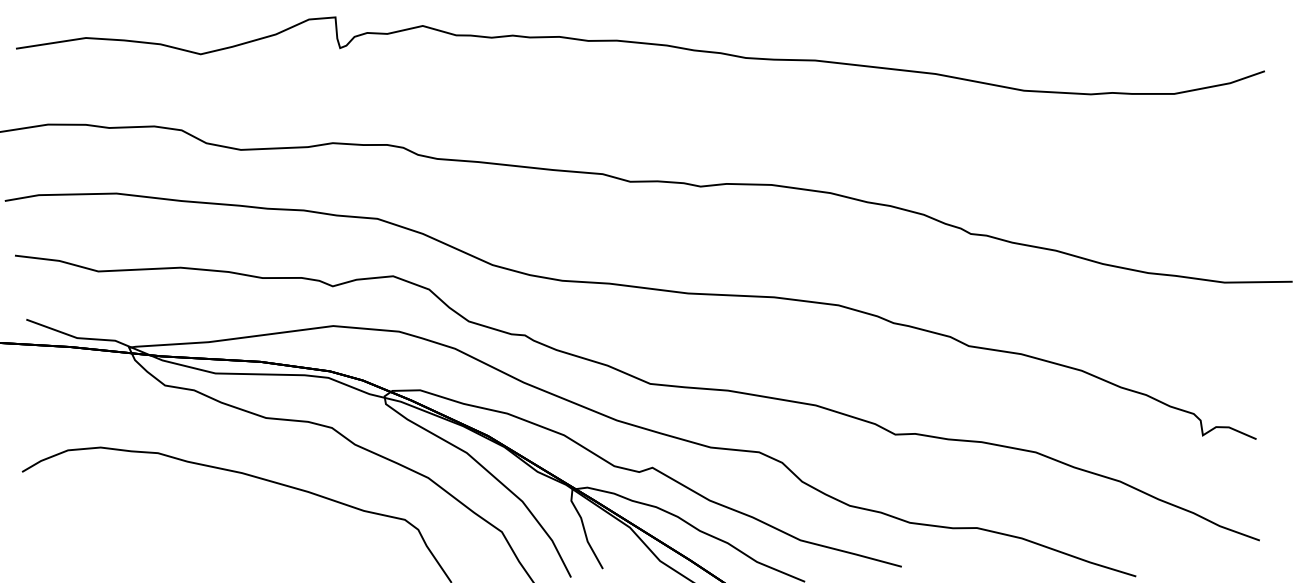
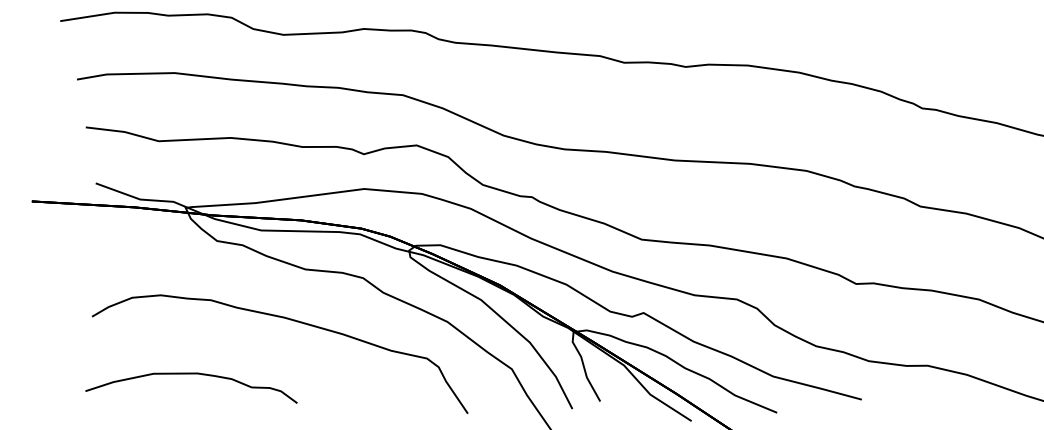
curve: (135, 537) -> (191, 374), added

